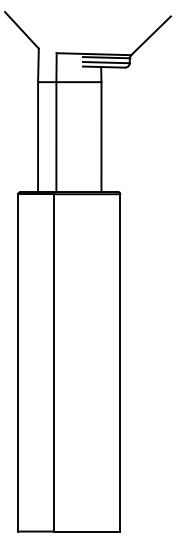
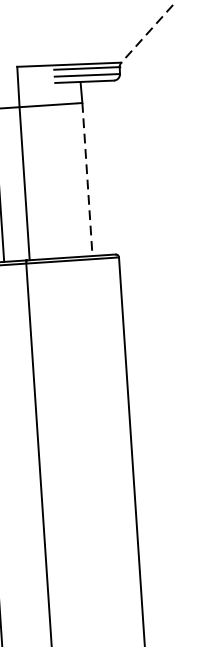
line: (151, 35) -> (147, 33), solid -> dashed
line: (101, 137) -> (87, 180), solid -> dashed

